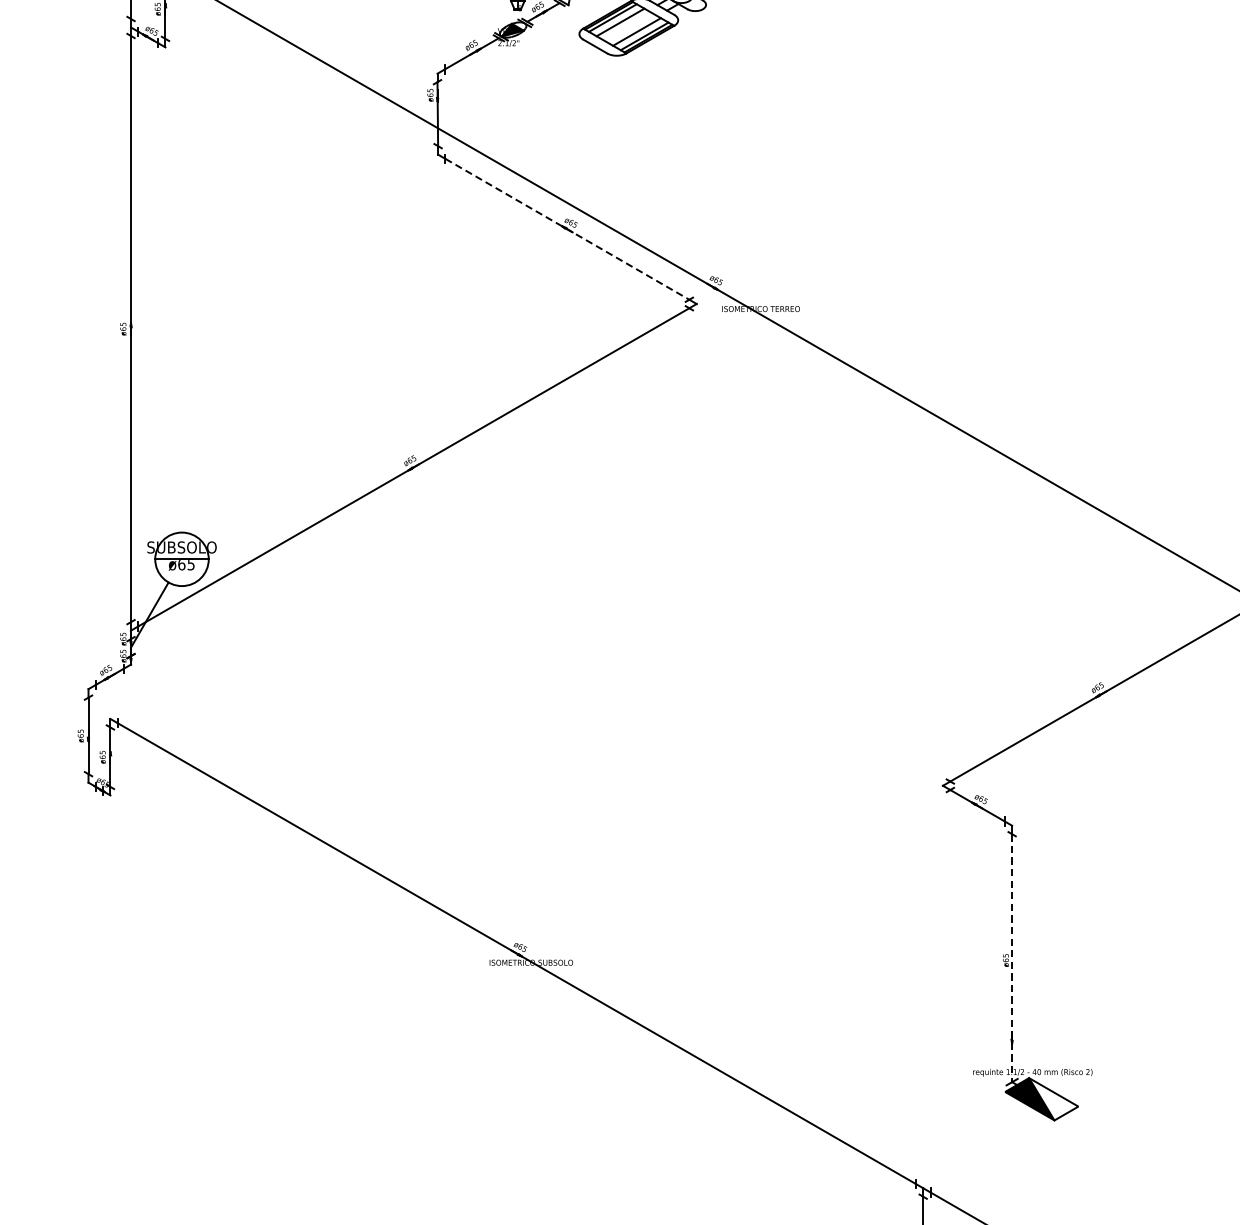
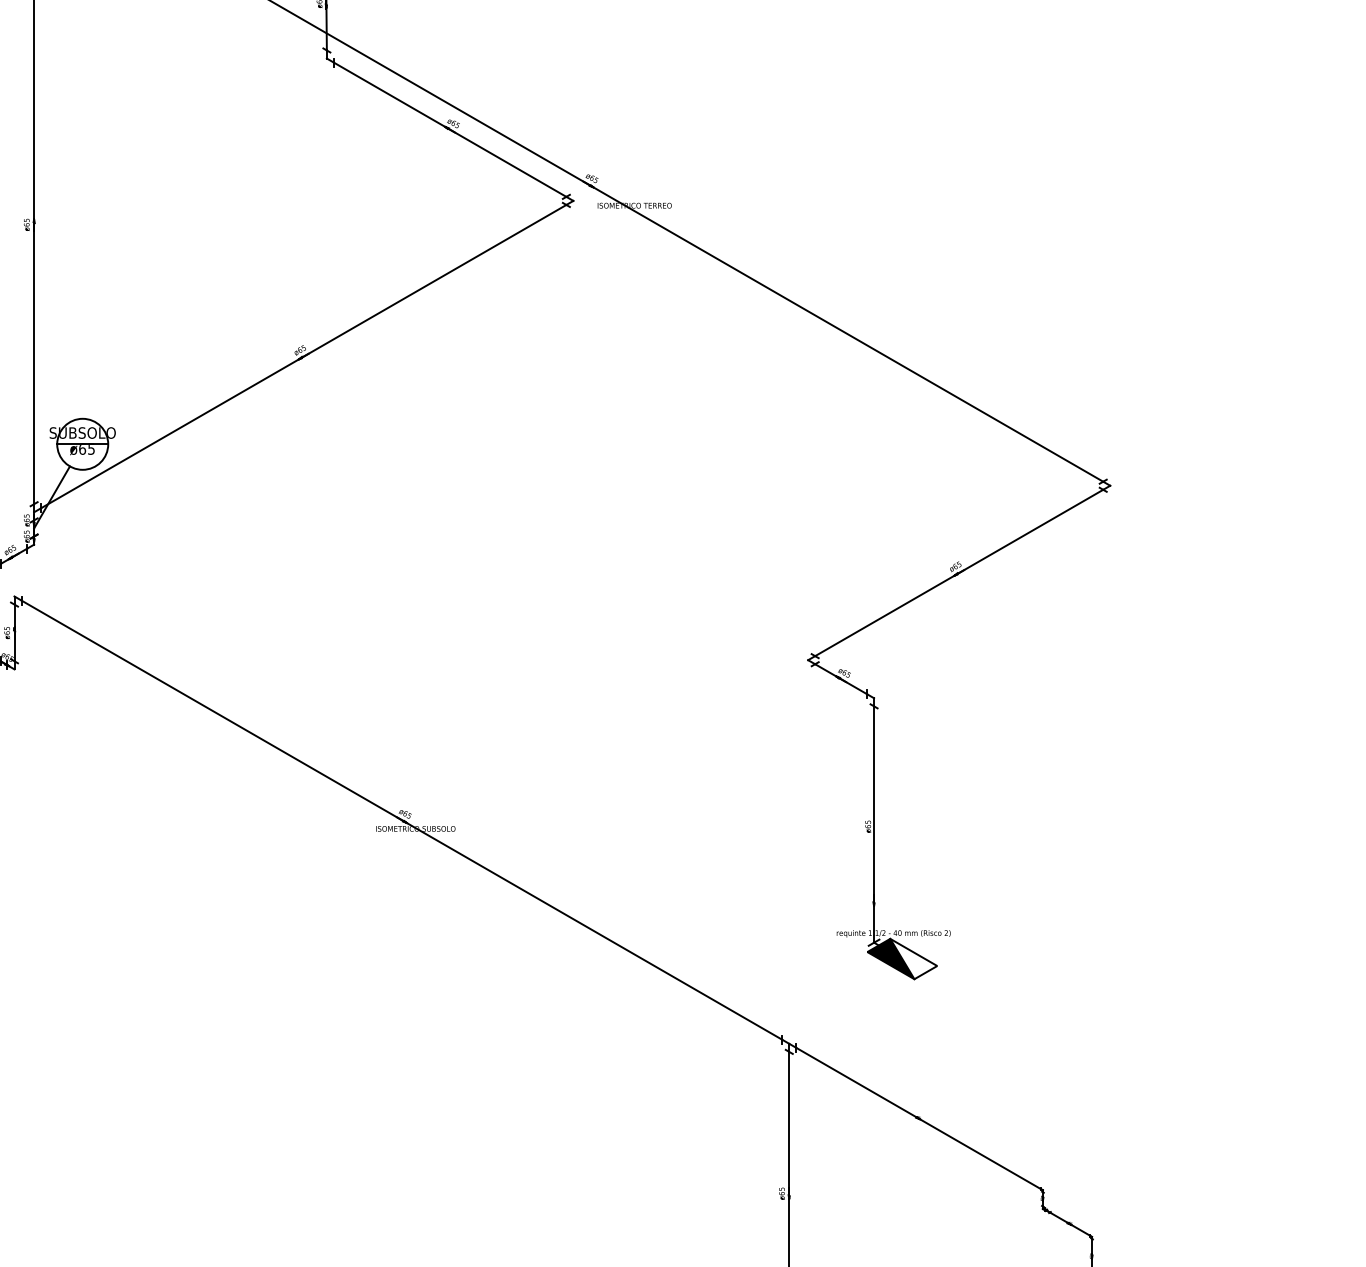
line: (567, 230) -> (450, 130), dashed -> solid
line: (1012, 959) -> (874, 825), dashed -> solid

